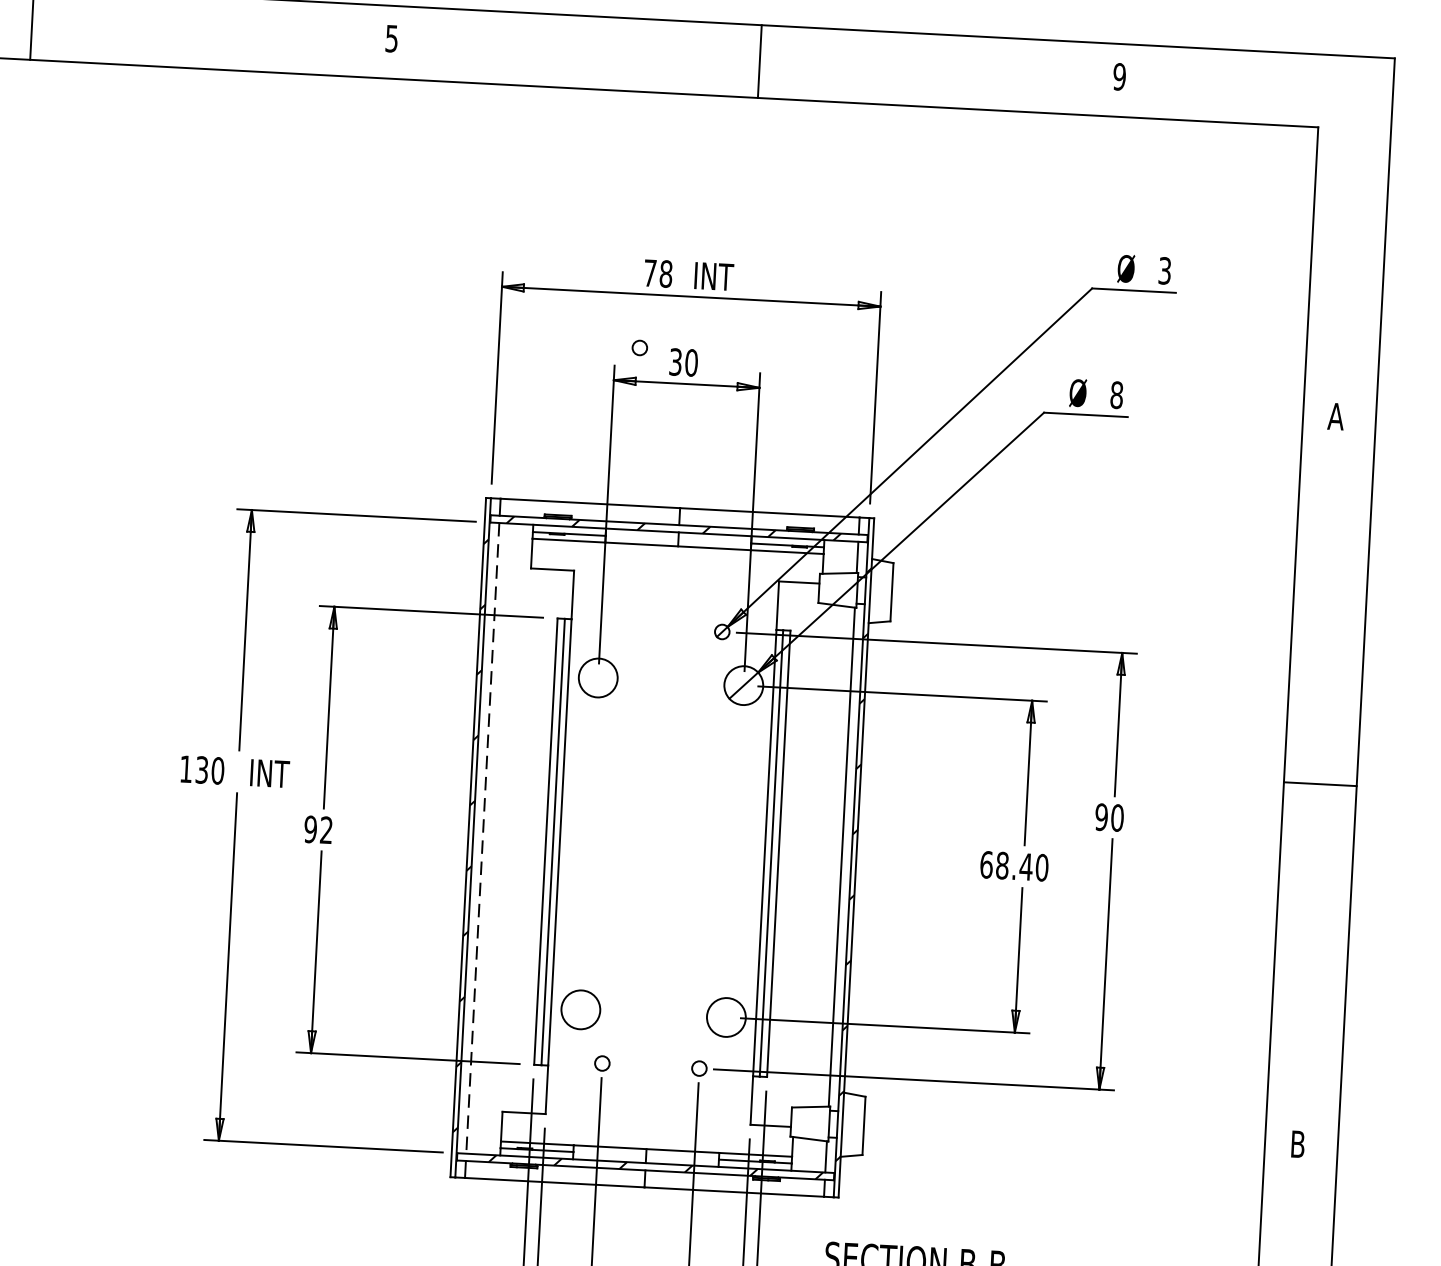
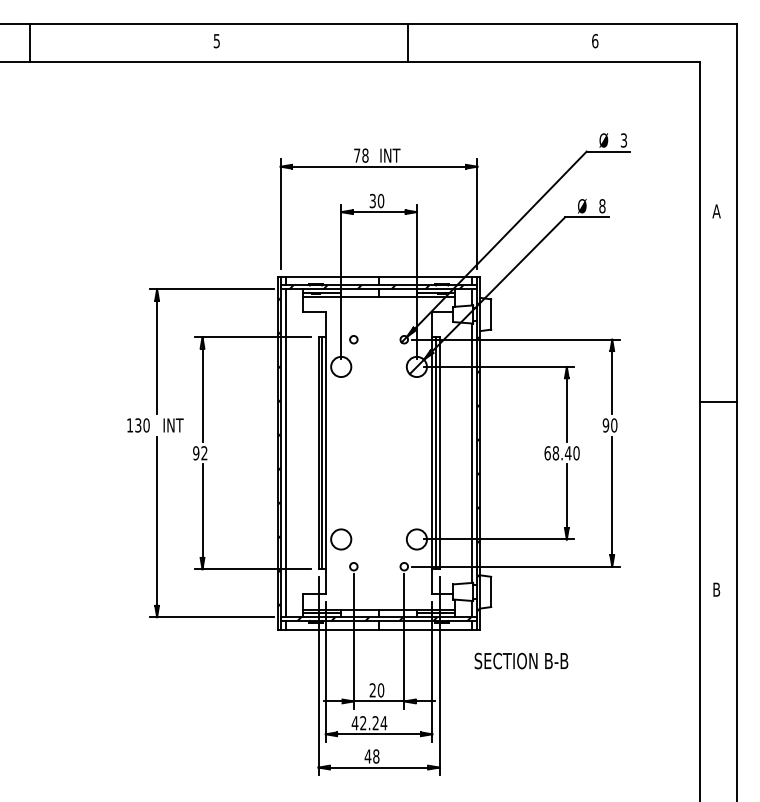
text: (1120, 77) -> (595, 41), 9 -> 6
circle: (639, 347) -> (353, 339), moved
line: (482, 838) -> (285, 453), dashed -> solid

